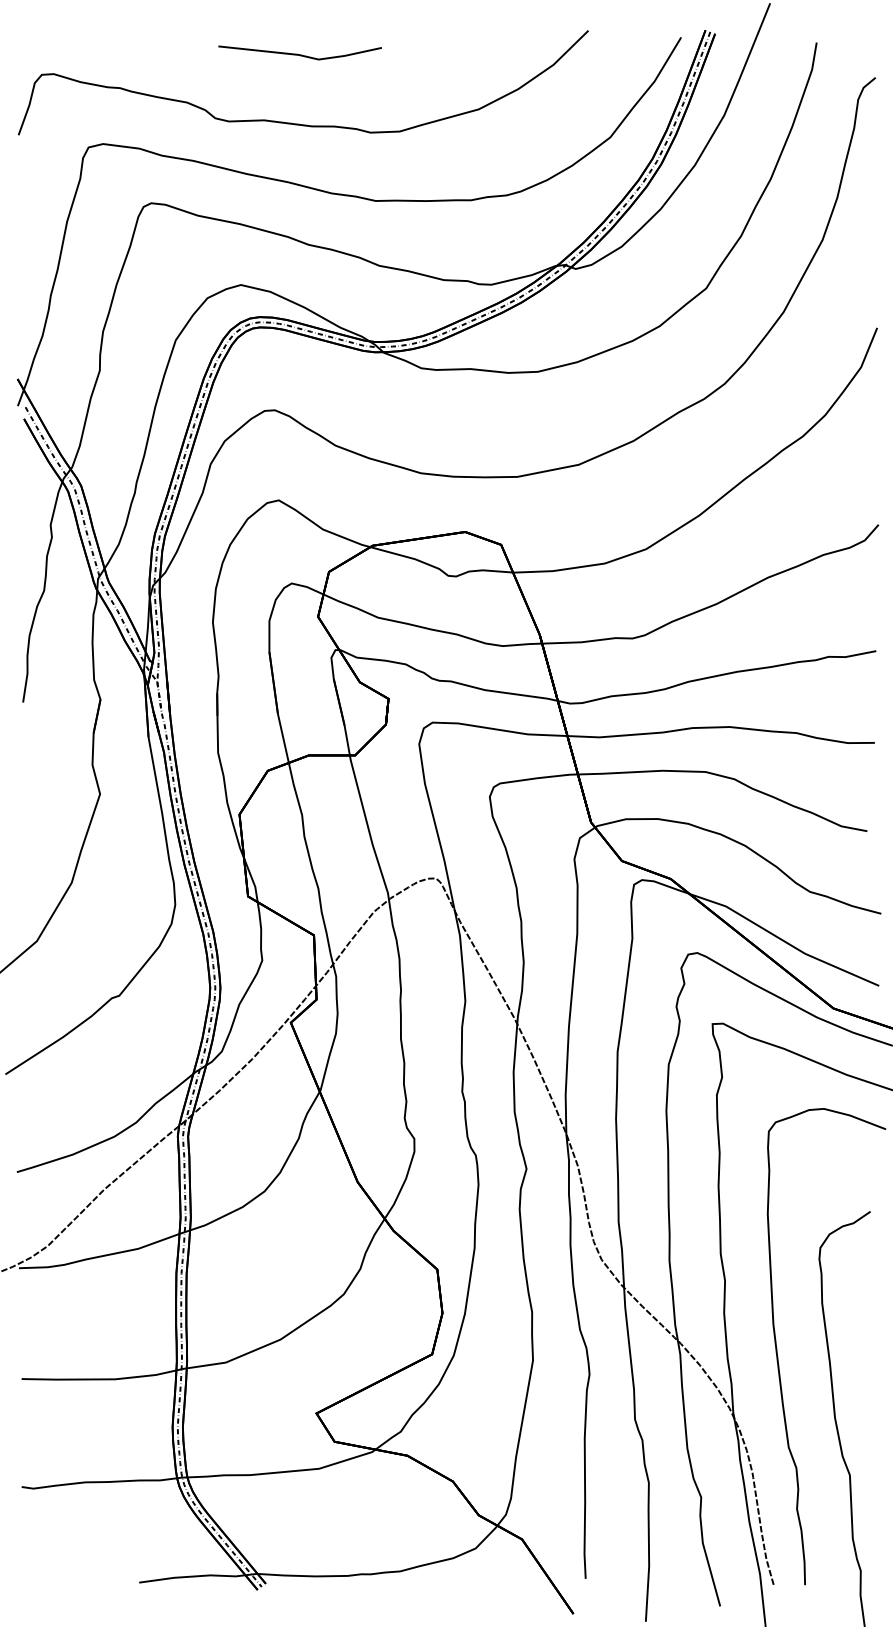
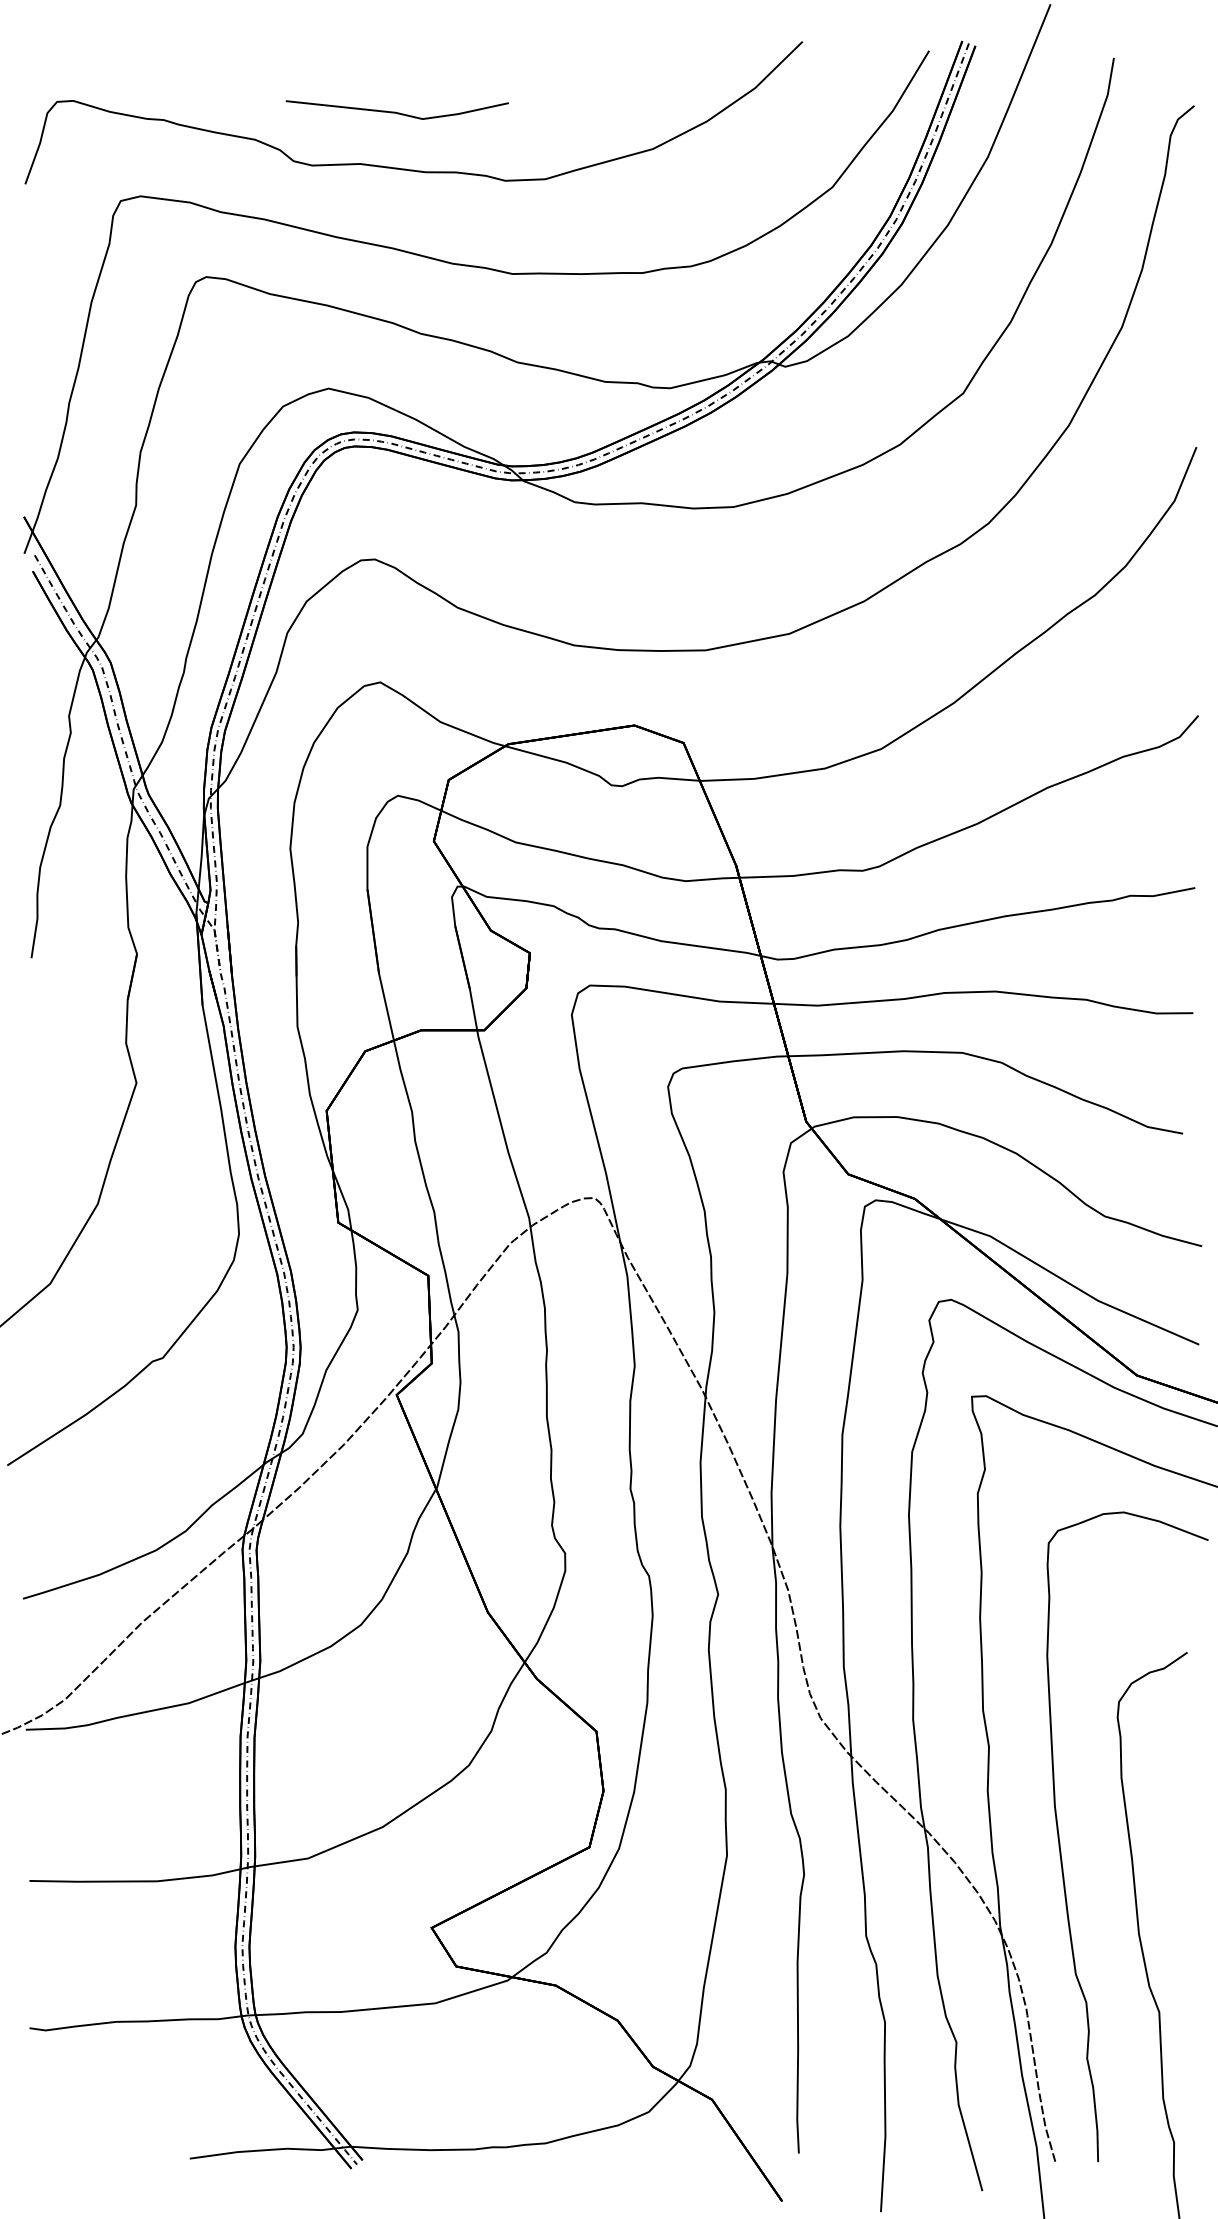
line: (298, 54) -> (395, 111), moved

